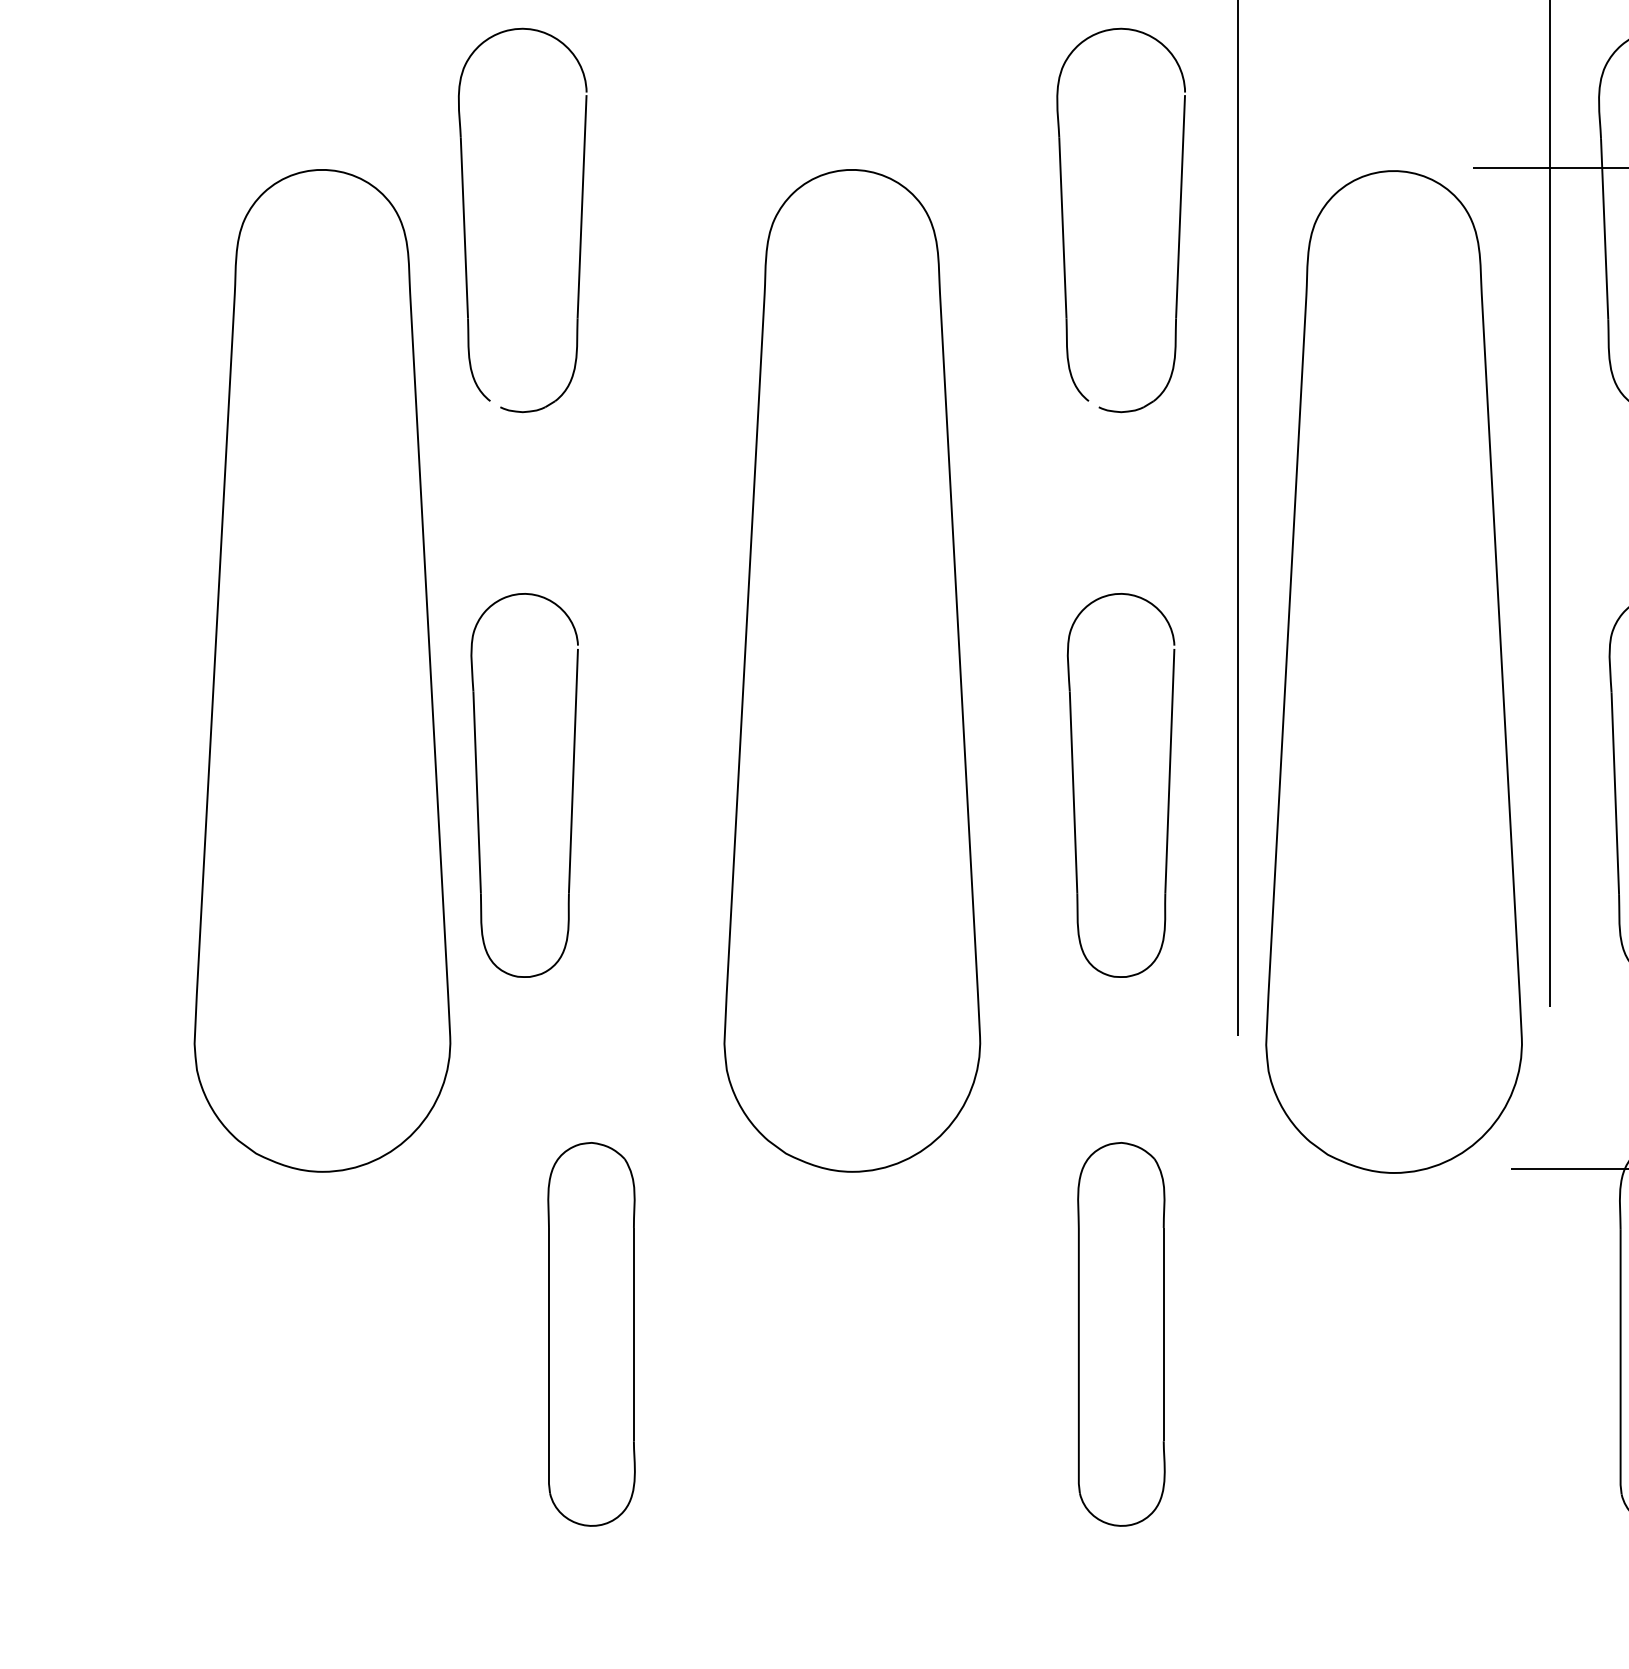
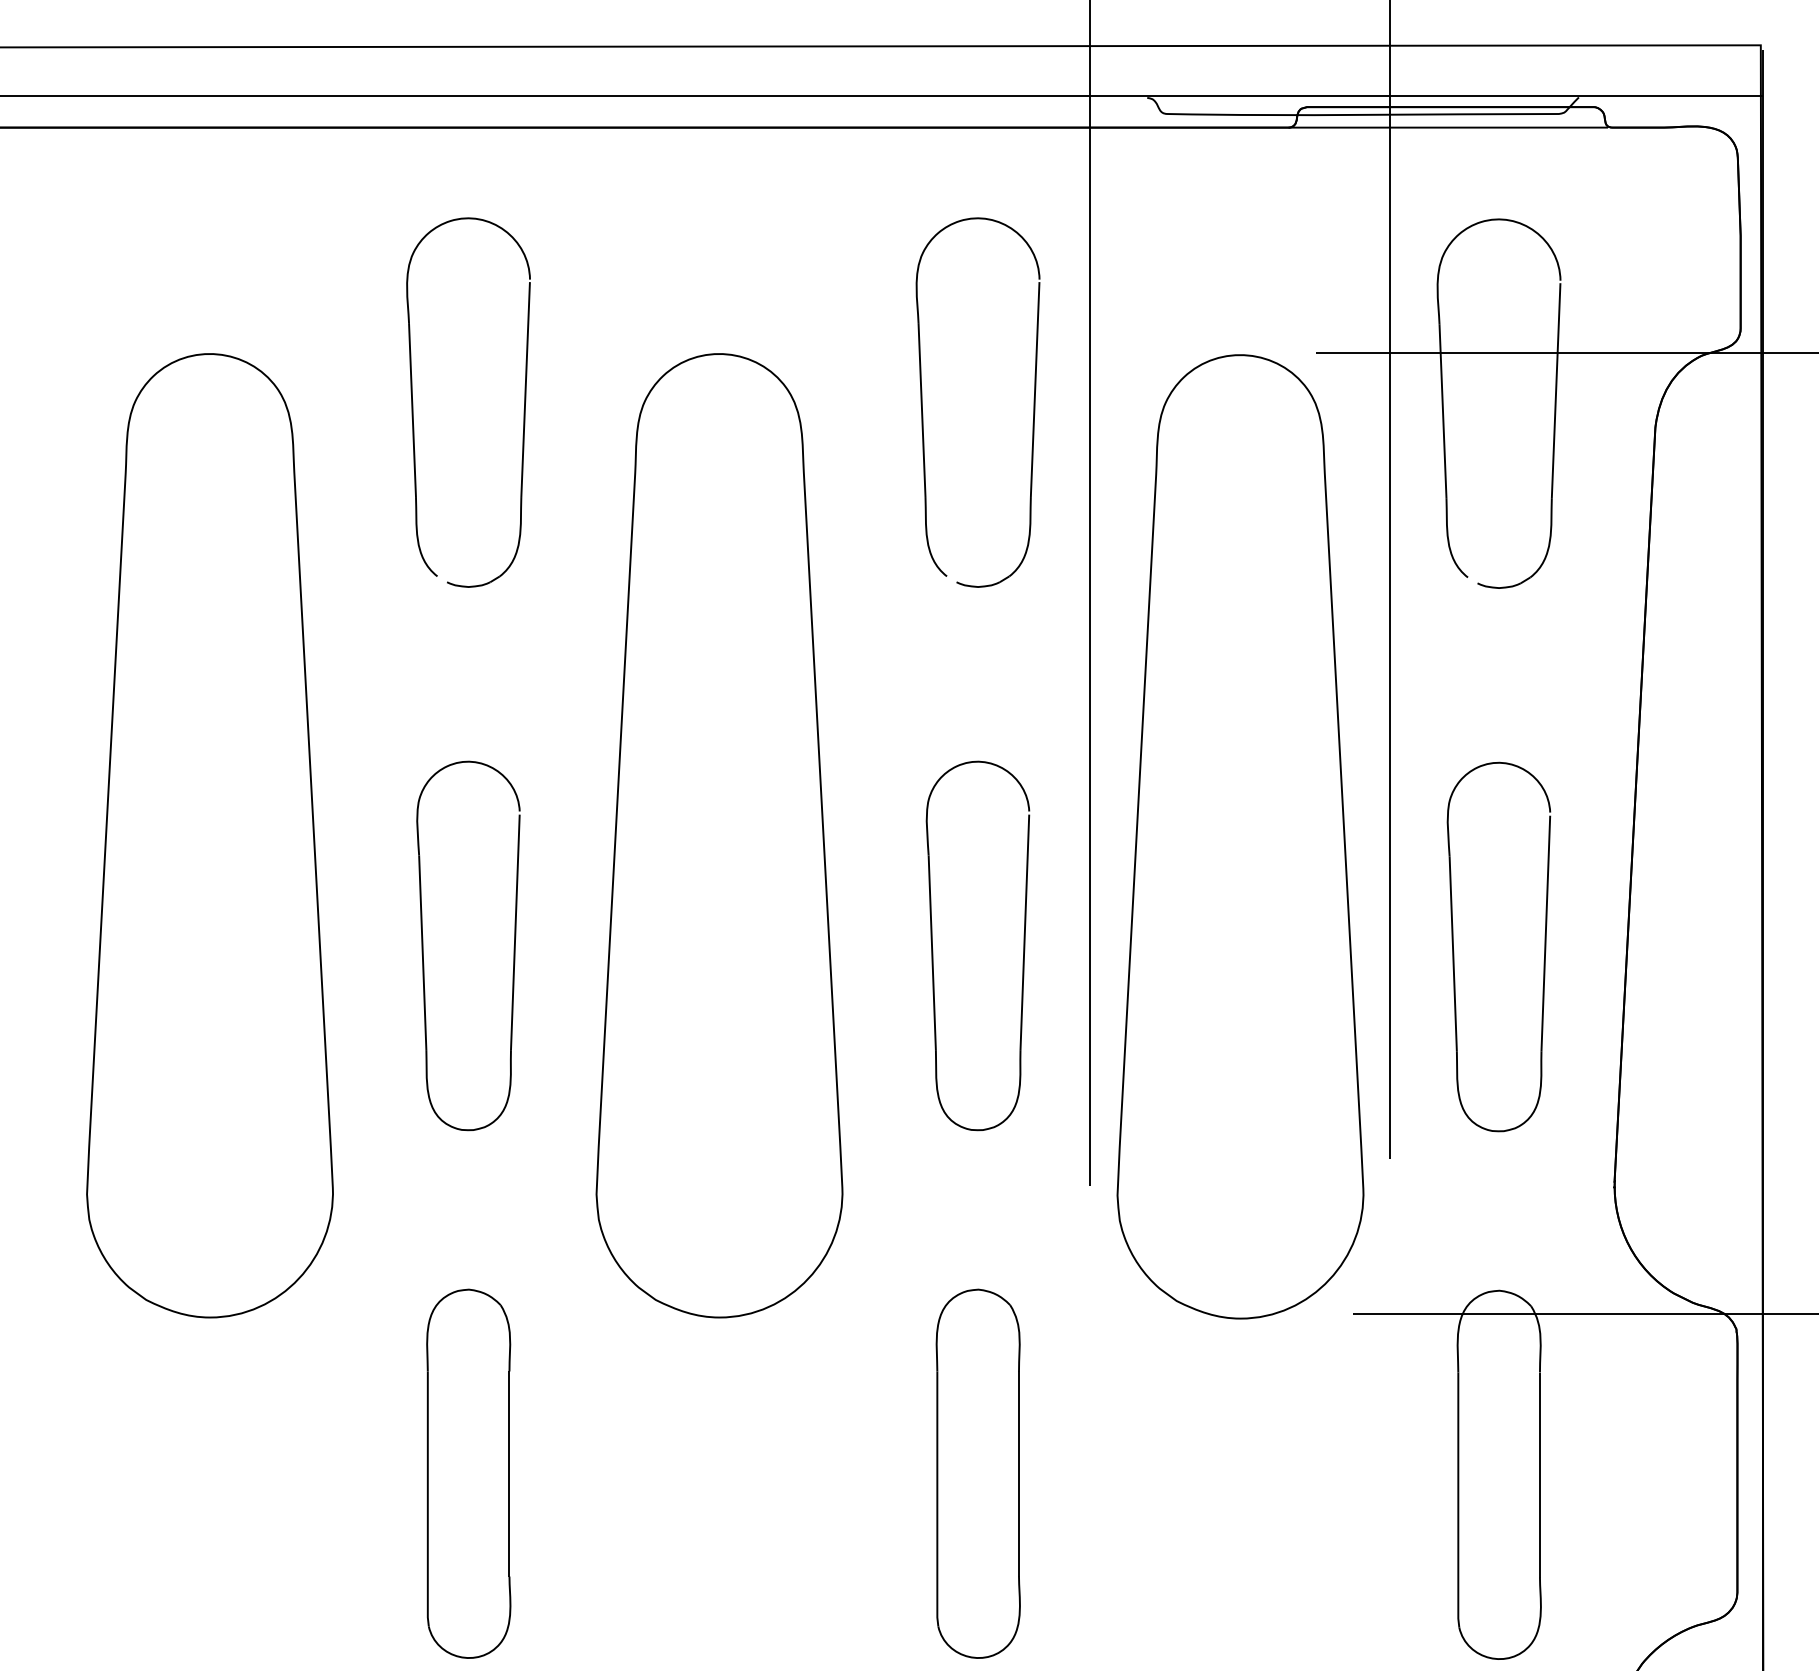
part: (465, 220) -> (413, 402), moved
part: (477, 784) -> (423, 945), moved

